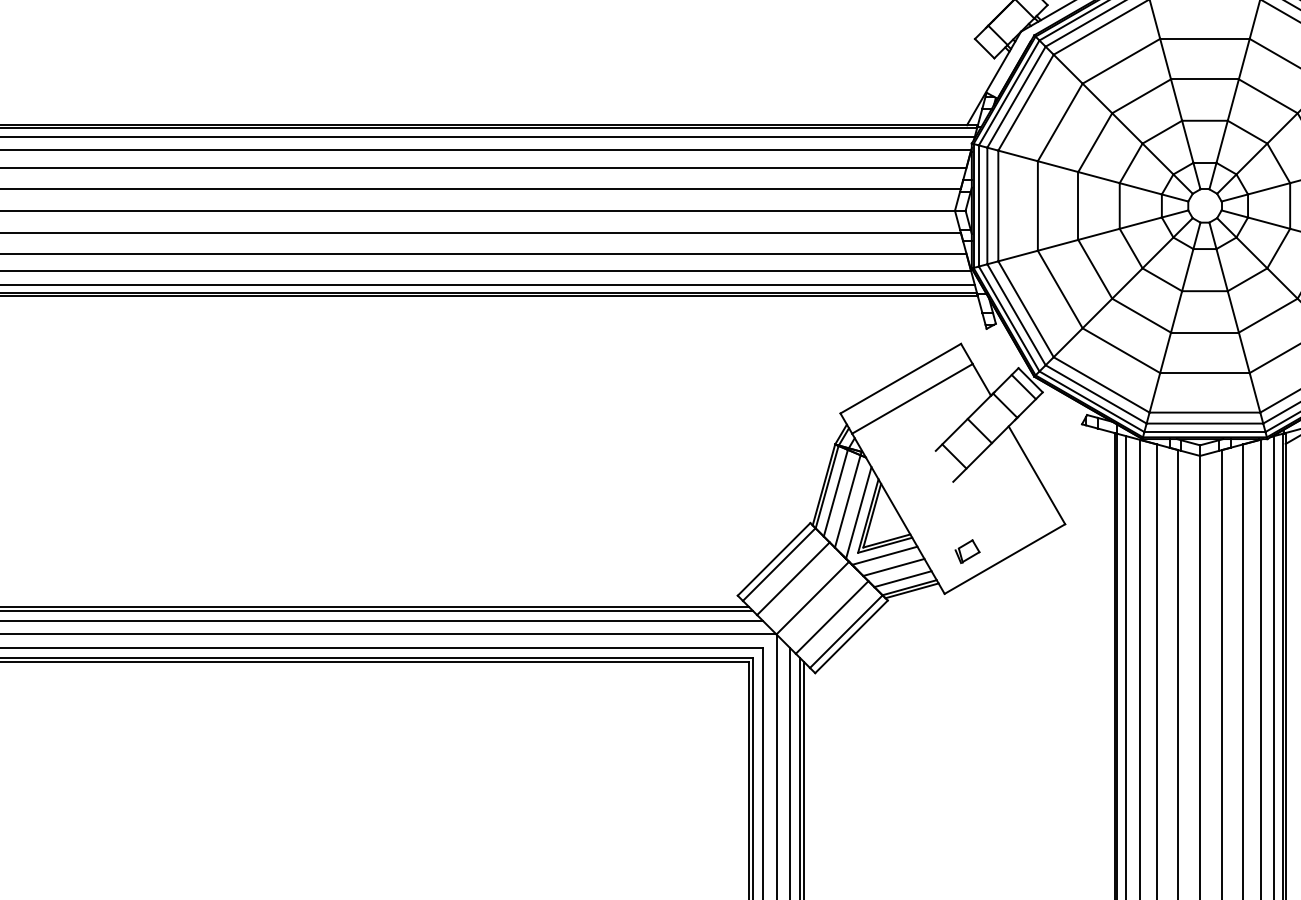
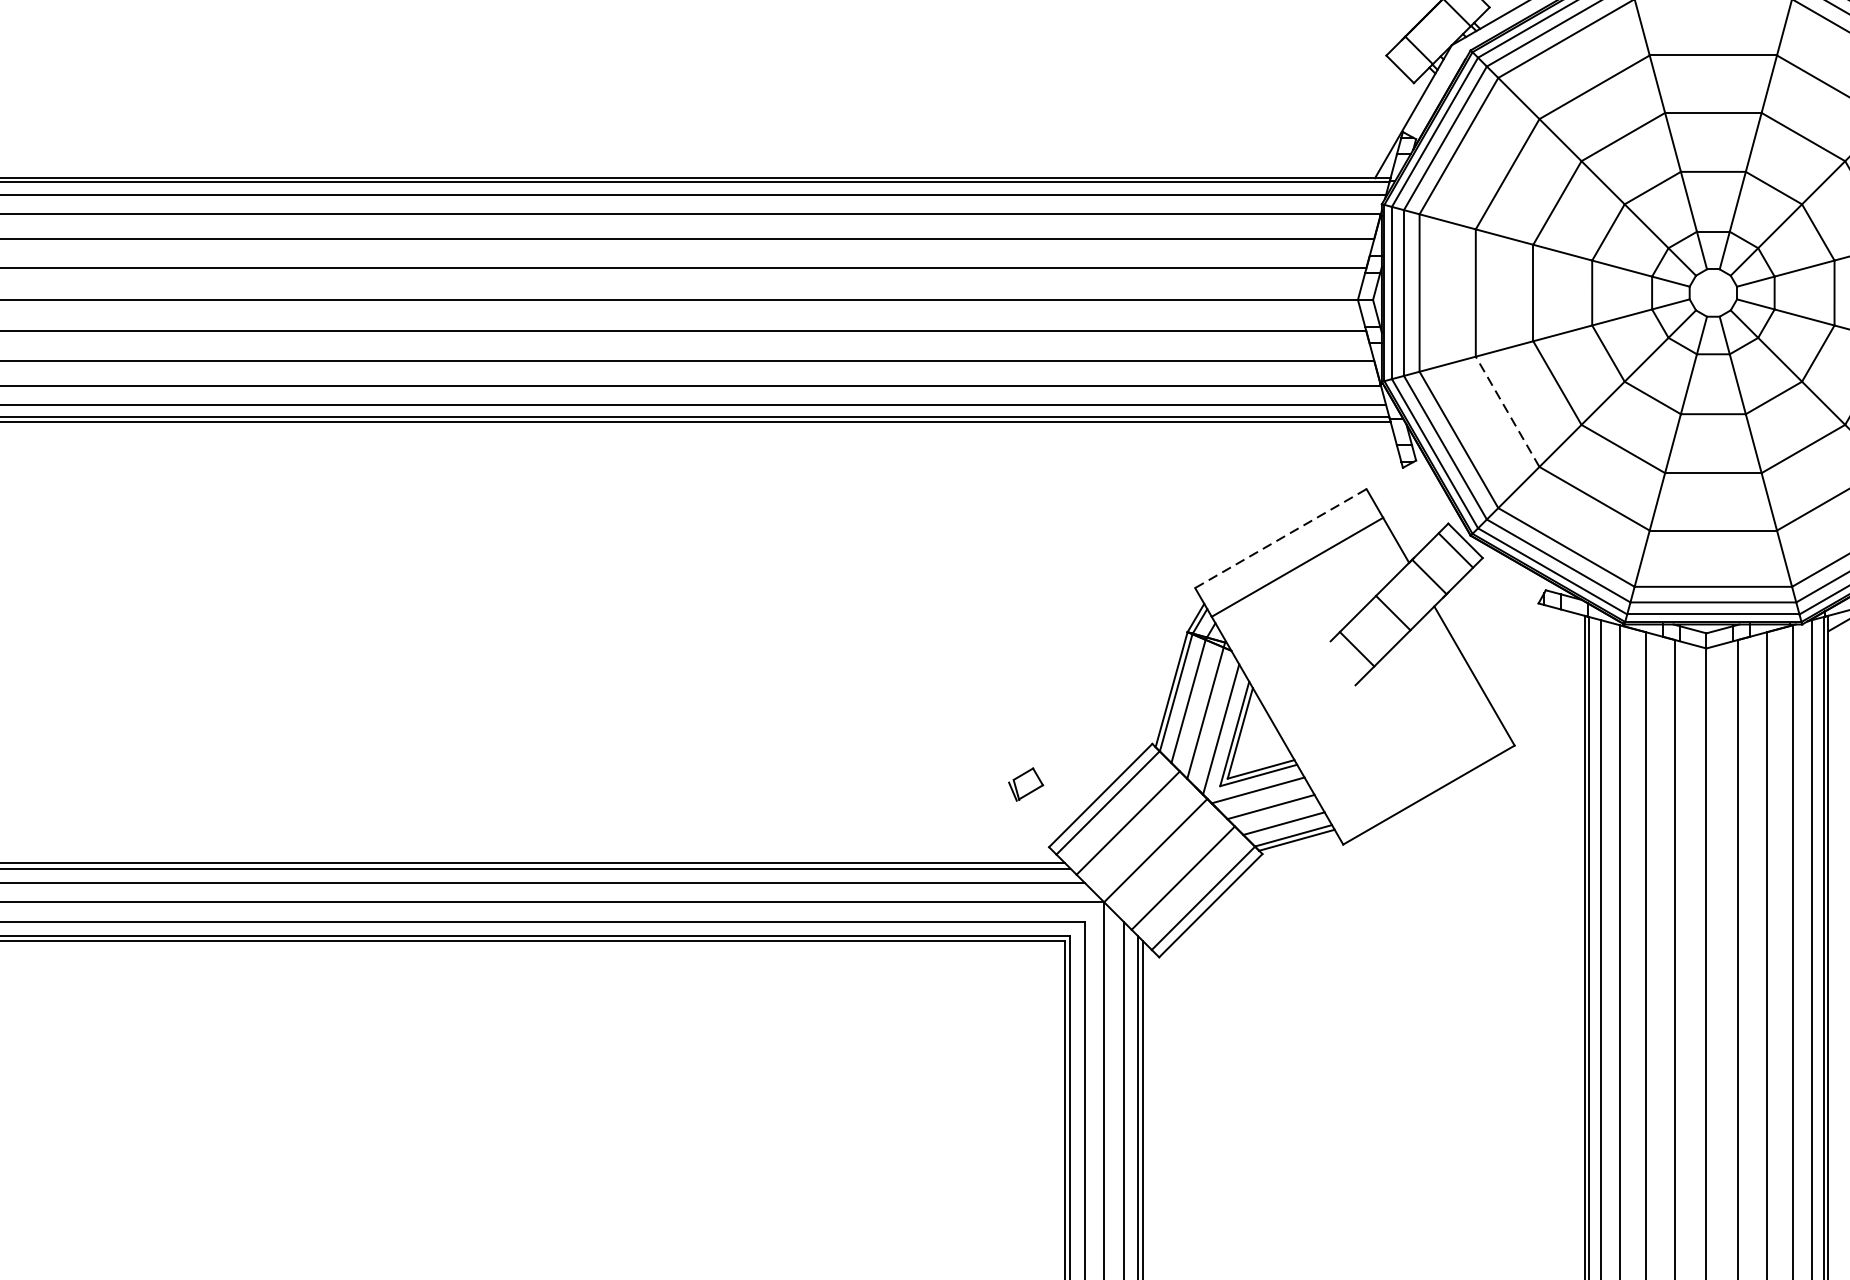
line: (1060, 289) -> (1507, 411), solid -> dashed
line: (900, 378) -> (1280, 538), solid -> dashed
part: (967, 551) -> (1025, 784), moved

